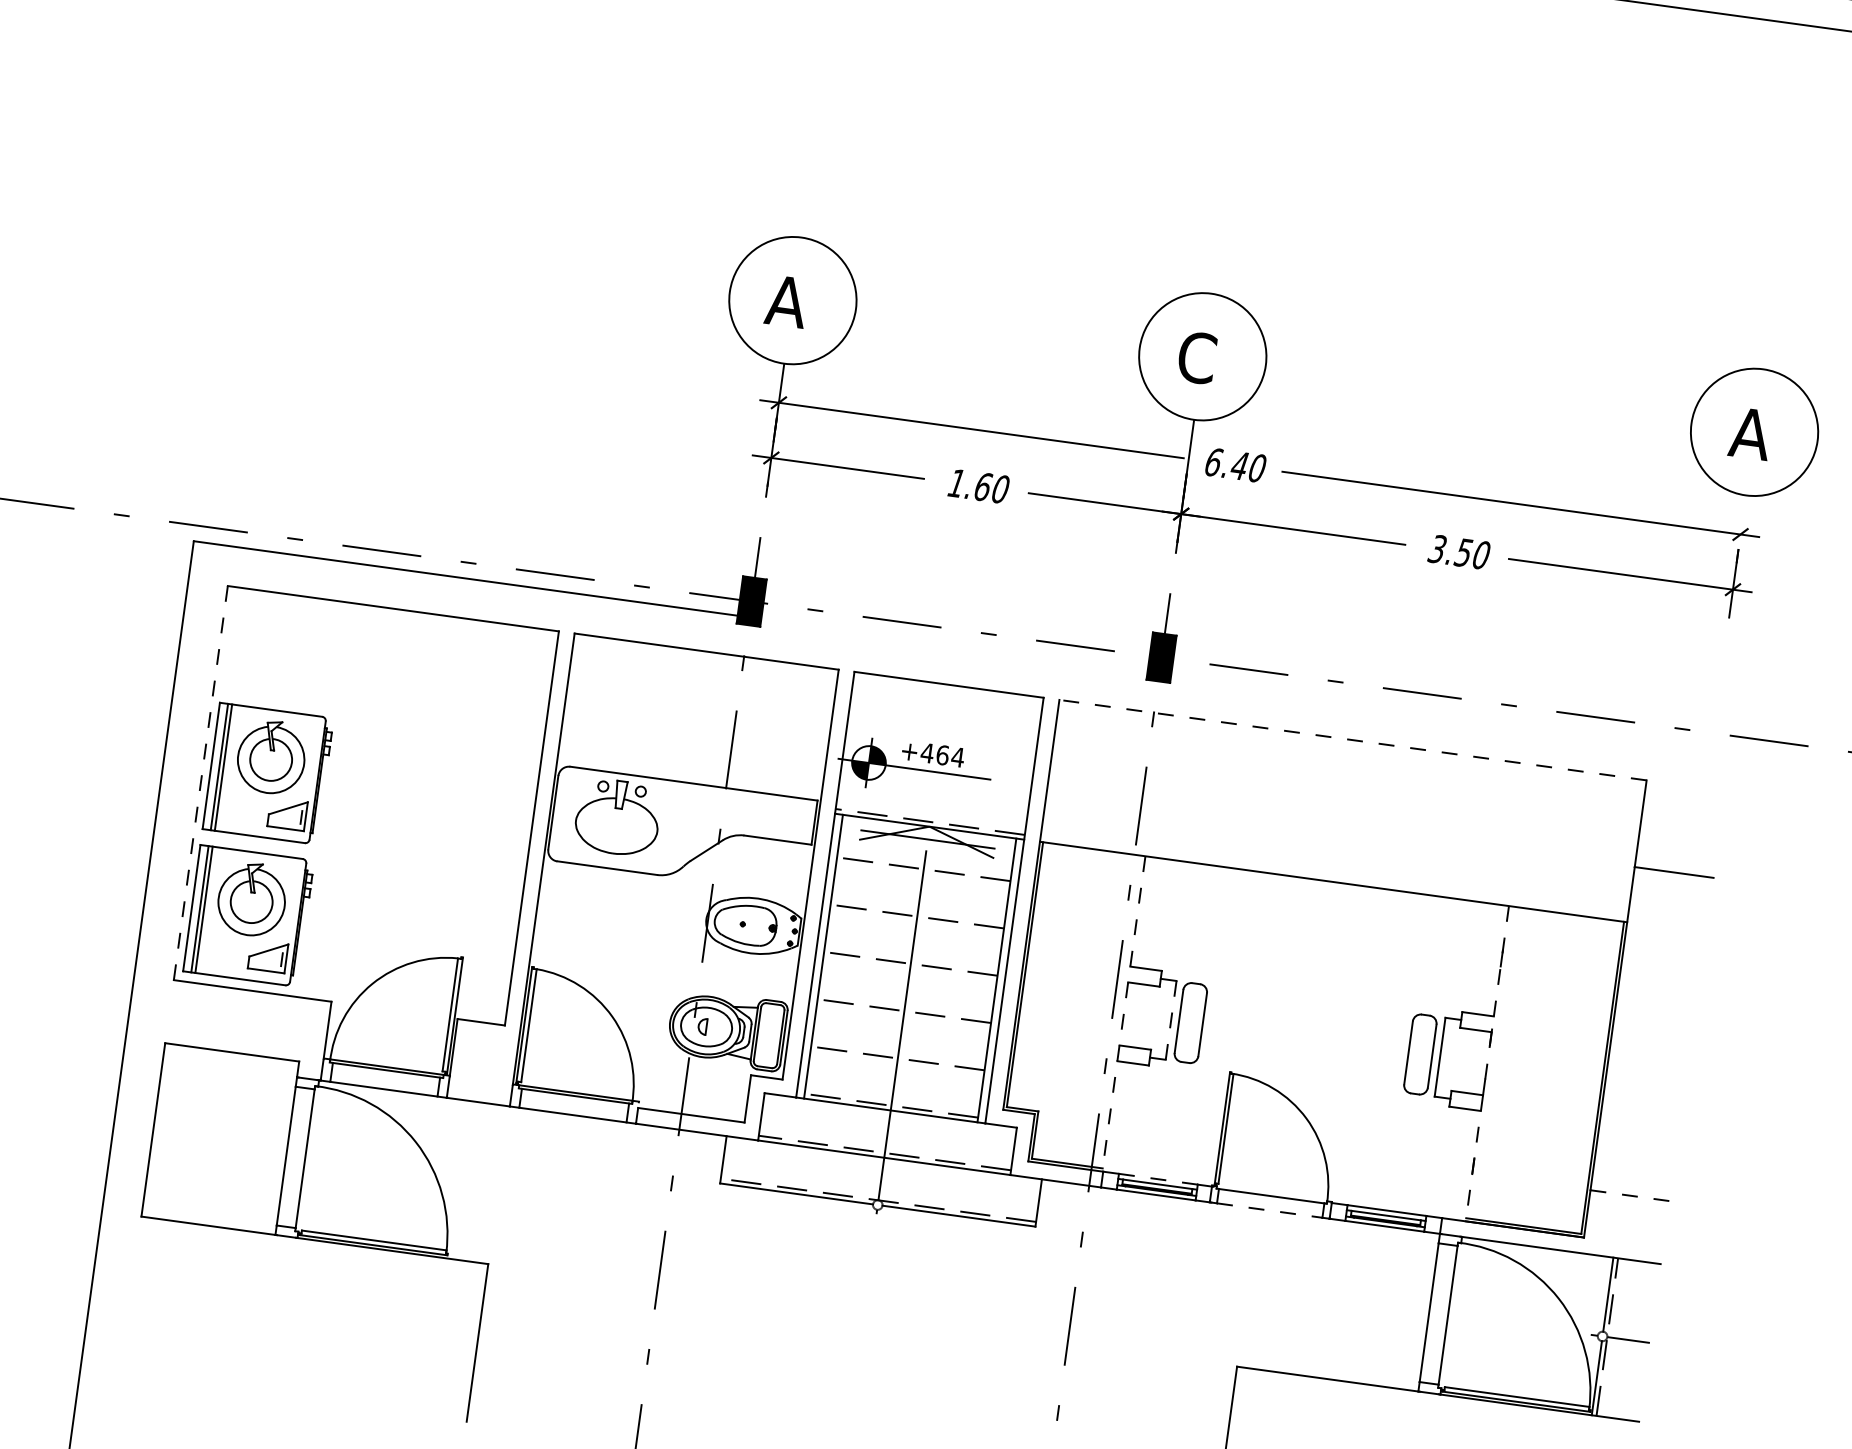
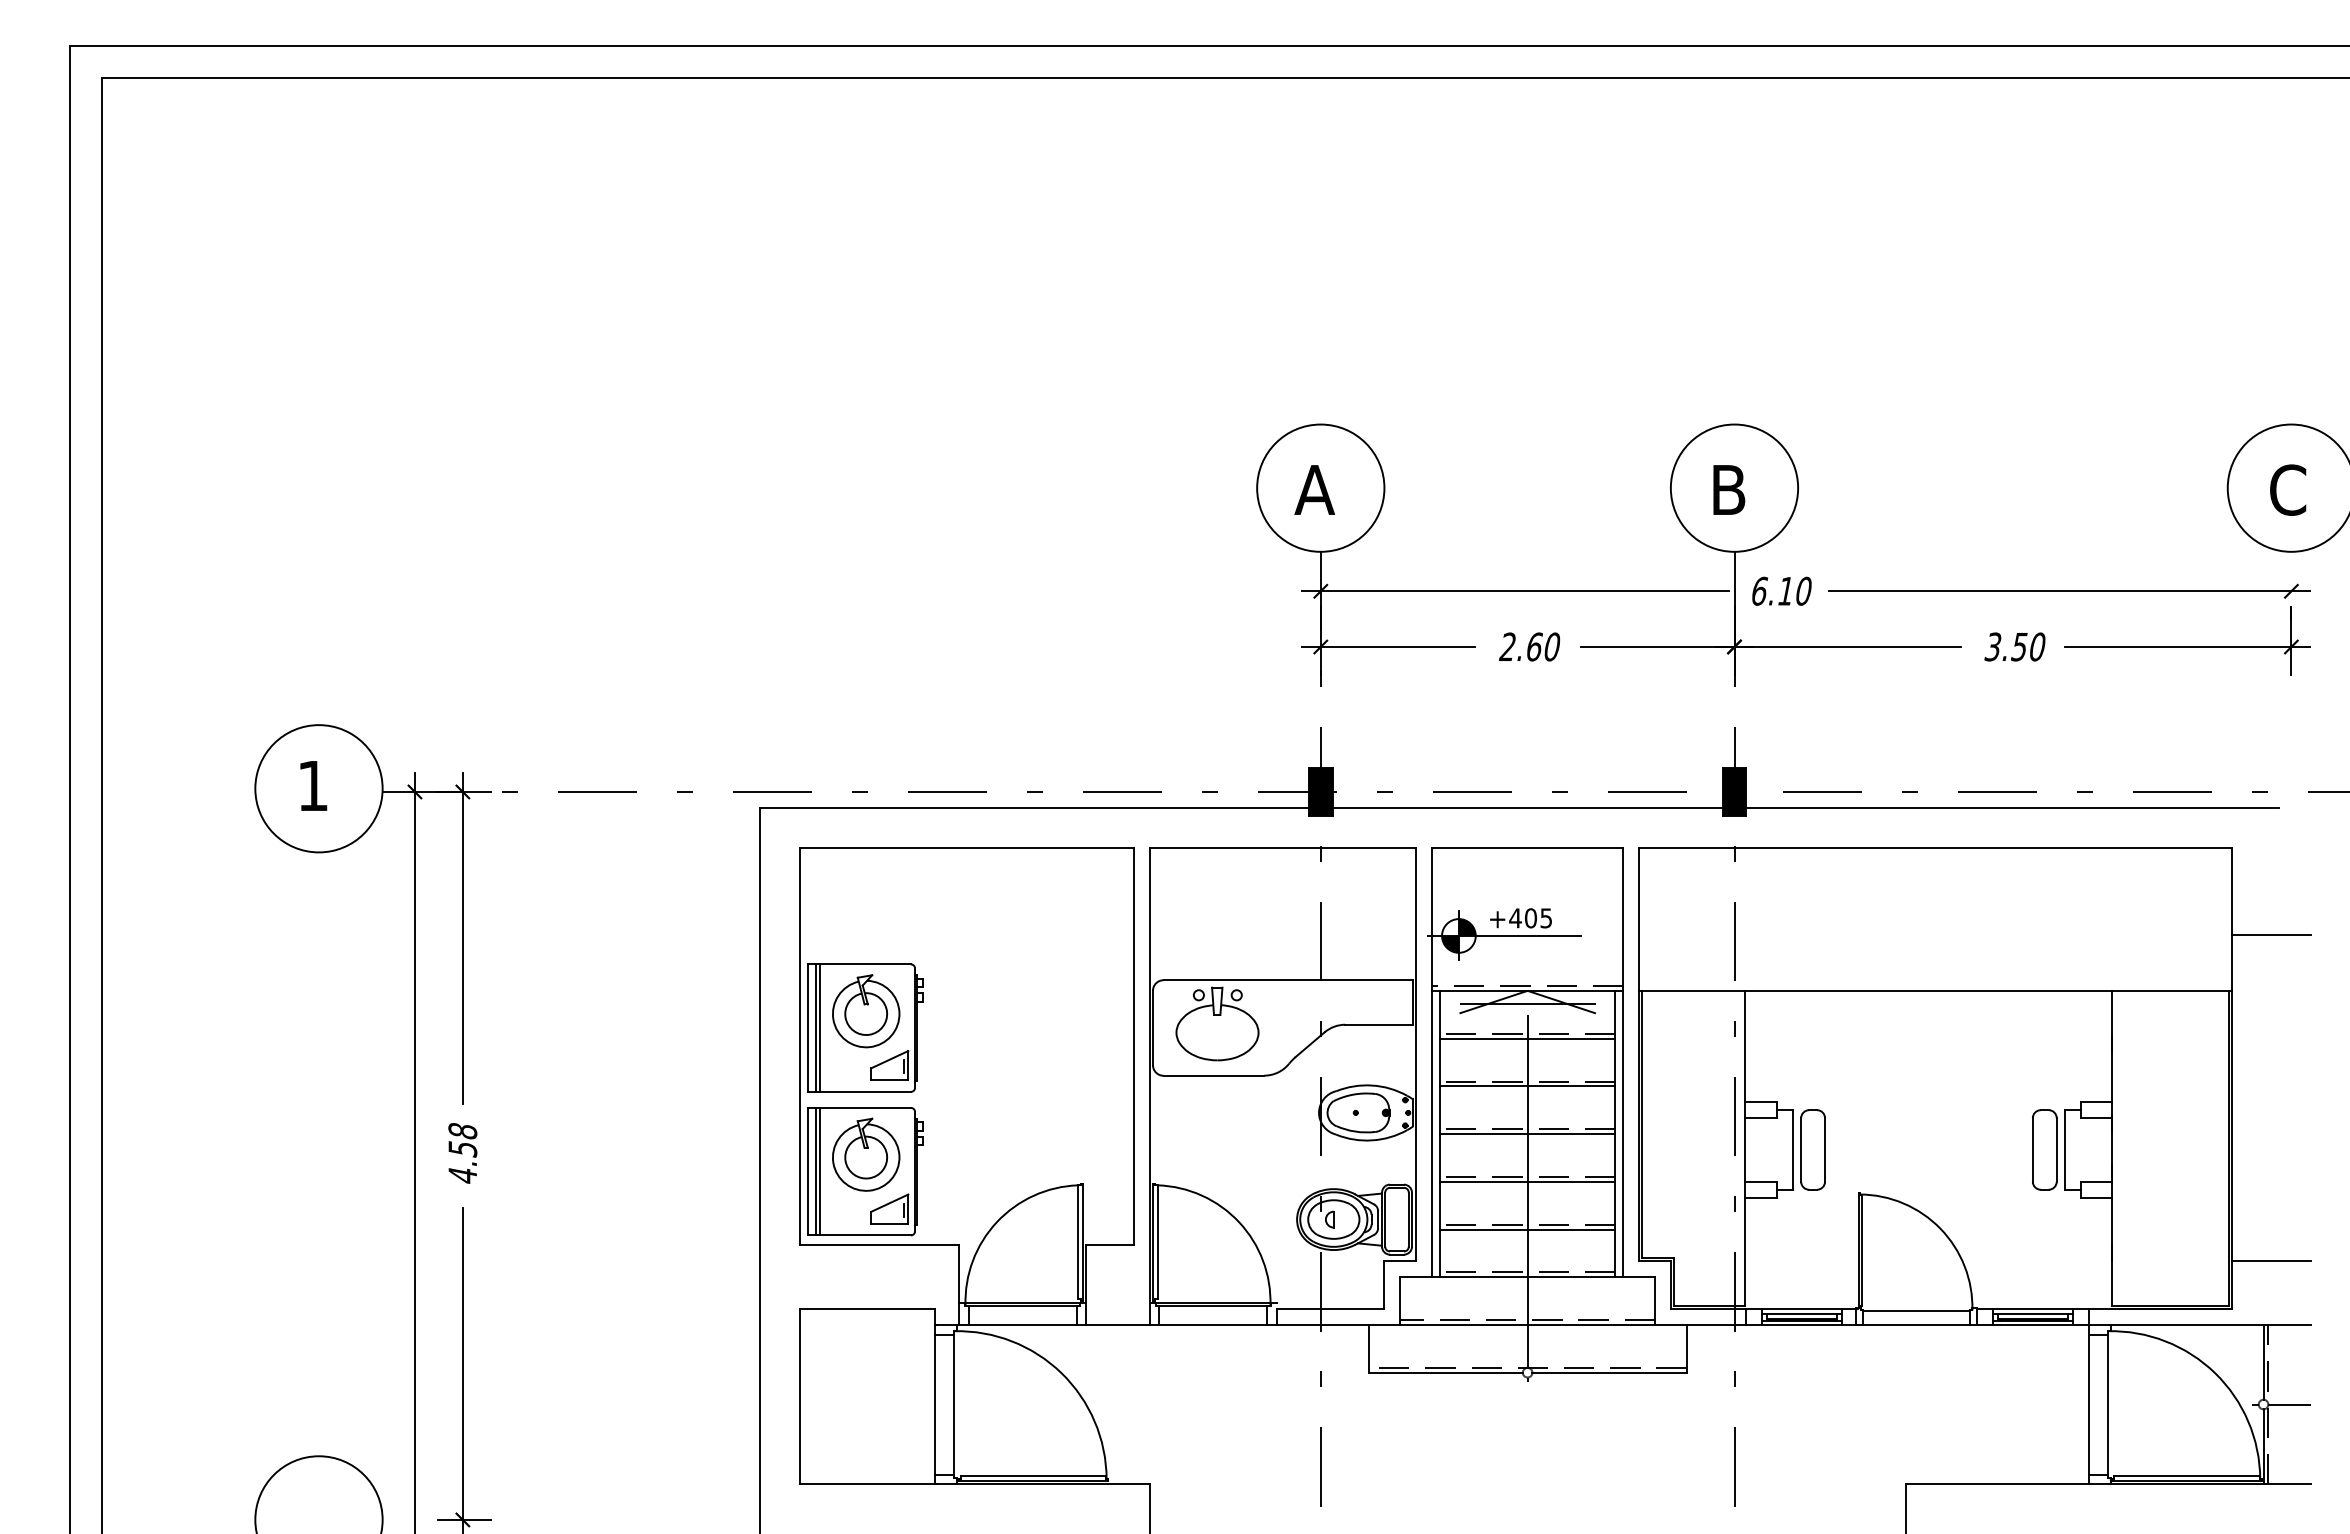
text: (1196, 357) -> (1728, 489), C -> B
text: (1750, 433) -> (2287, 489), A -> C
text: (1239, 466) -> (1785, 591), 6.40 -> 6.10
text: (955, 482) -> (1506, 646), 1.60 -> 2.60
line: (954, 645) -> (1527, 807), added
line: (1434, 710) -> (2012, 807), added
line: (1352, 739) -> (1934, 847), dashed -> solid
text: (950, 756) -> (1538, 918), +464 -> +405
line: (200, 783) -> (799, 1046), dashed -> solid
line: (923, 873) -> (1527, 1038), added
line: (916, 921) -> (1527, 1086), added
line: (909, 969) -> (1527, 1134), added
line: (1124, 1012) -> (1745, 1148), dashed -> solid
line: (903, 1015) -> (1527, 1181), added
line: (1171, 1019) -> (1793, 1149), dashed -> solid
line: (1487, 1062) -> (2112, 1148), dashed -> solid
line: (897, 1063) -> (1527, 1229), added
line: (1158, 1179) -> (1802, 1309), dashed -> solid
line: (1629, 1195) -> (2271, 1261), dashed -> solid
line: (1270, 1210) -> (1917, 1324), dashed -> solid

